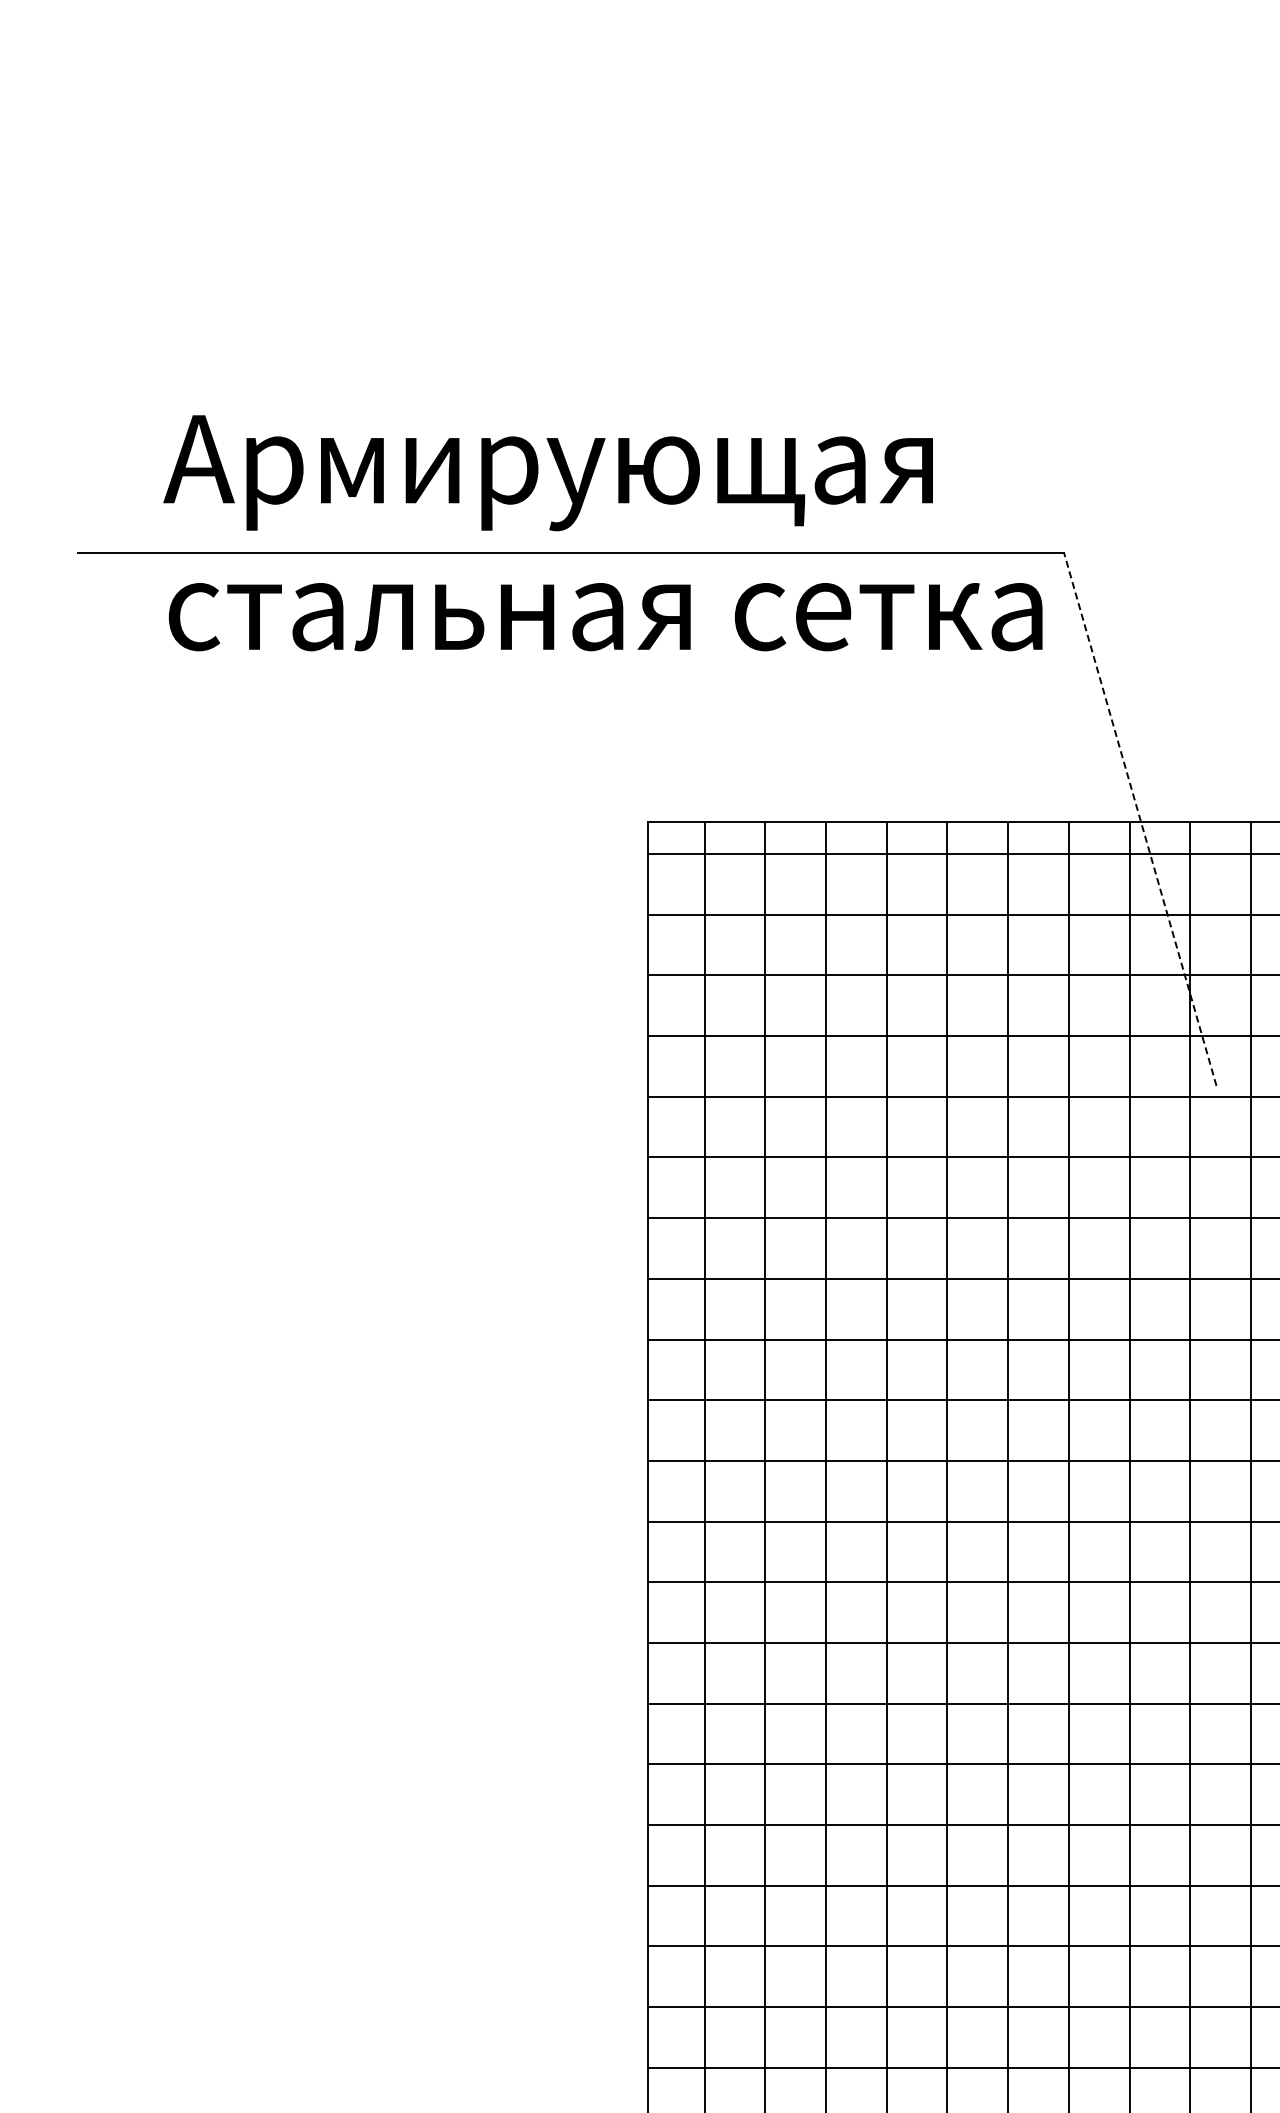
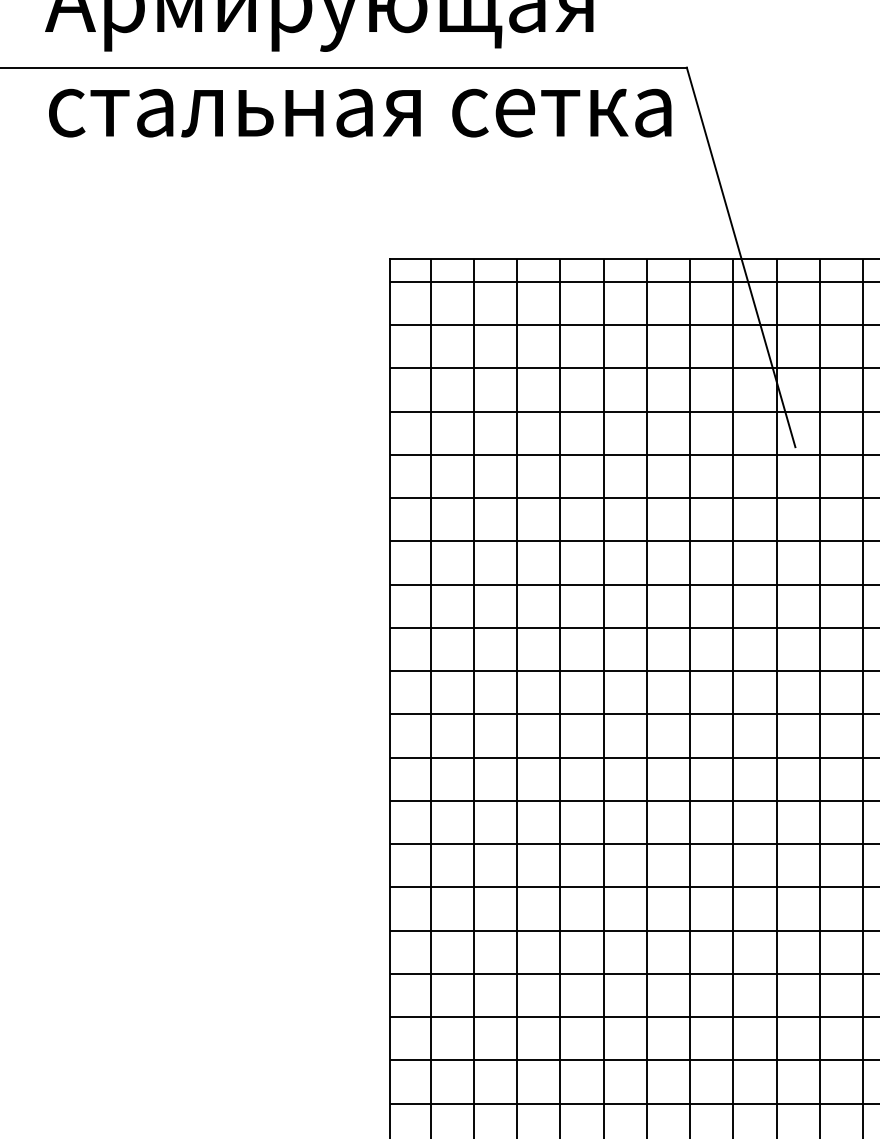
line: (1140, 819) -> (741, 257), dashed -> solid

